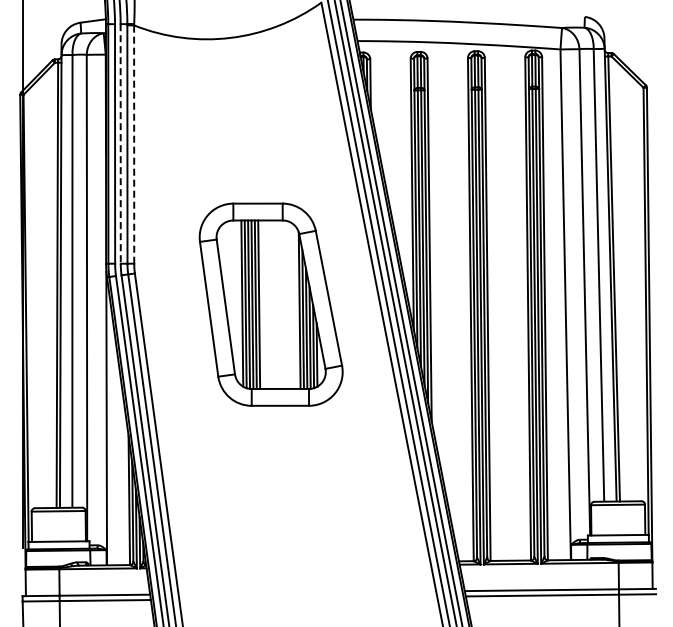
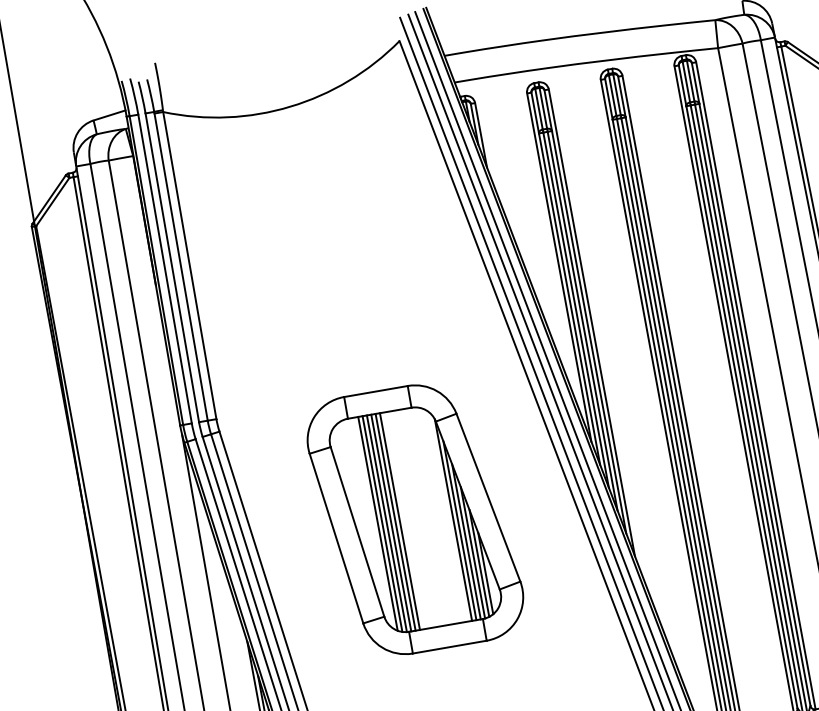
line: (120, 143) -> (171, 267), dashed -> solid
line: (134, 144) -> (190, 265), dashed -> solid
part: (270, 304) -> (414, 518), moved

